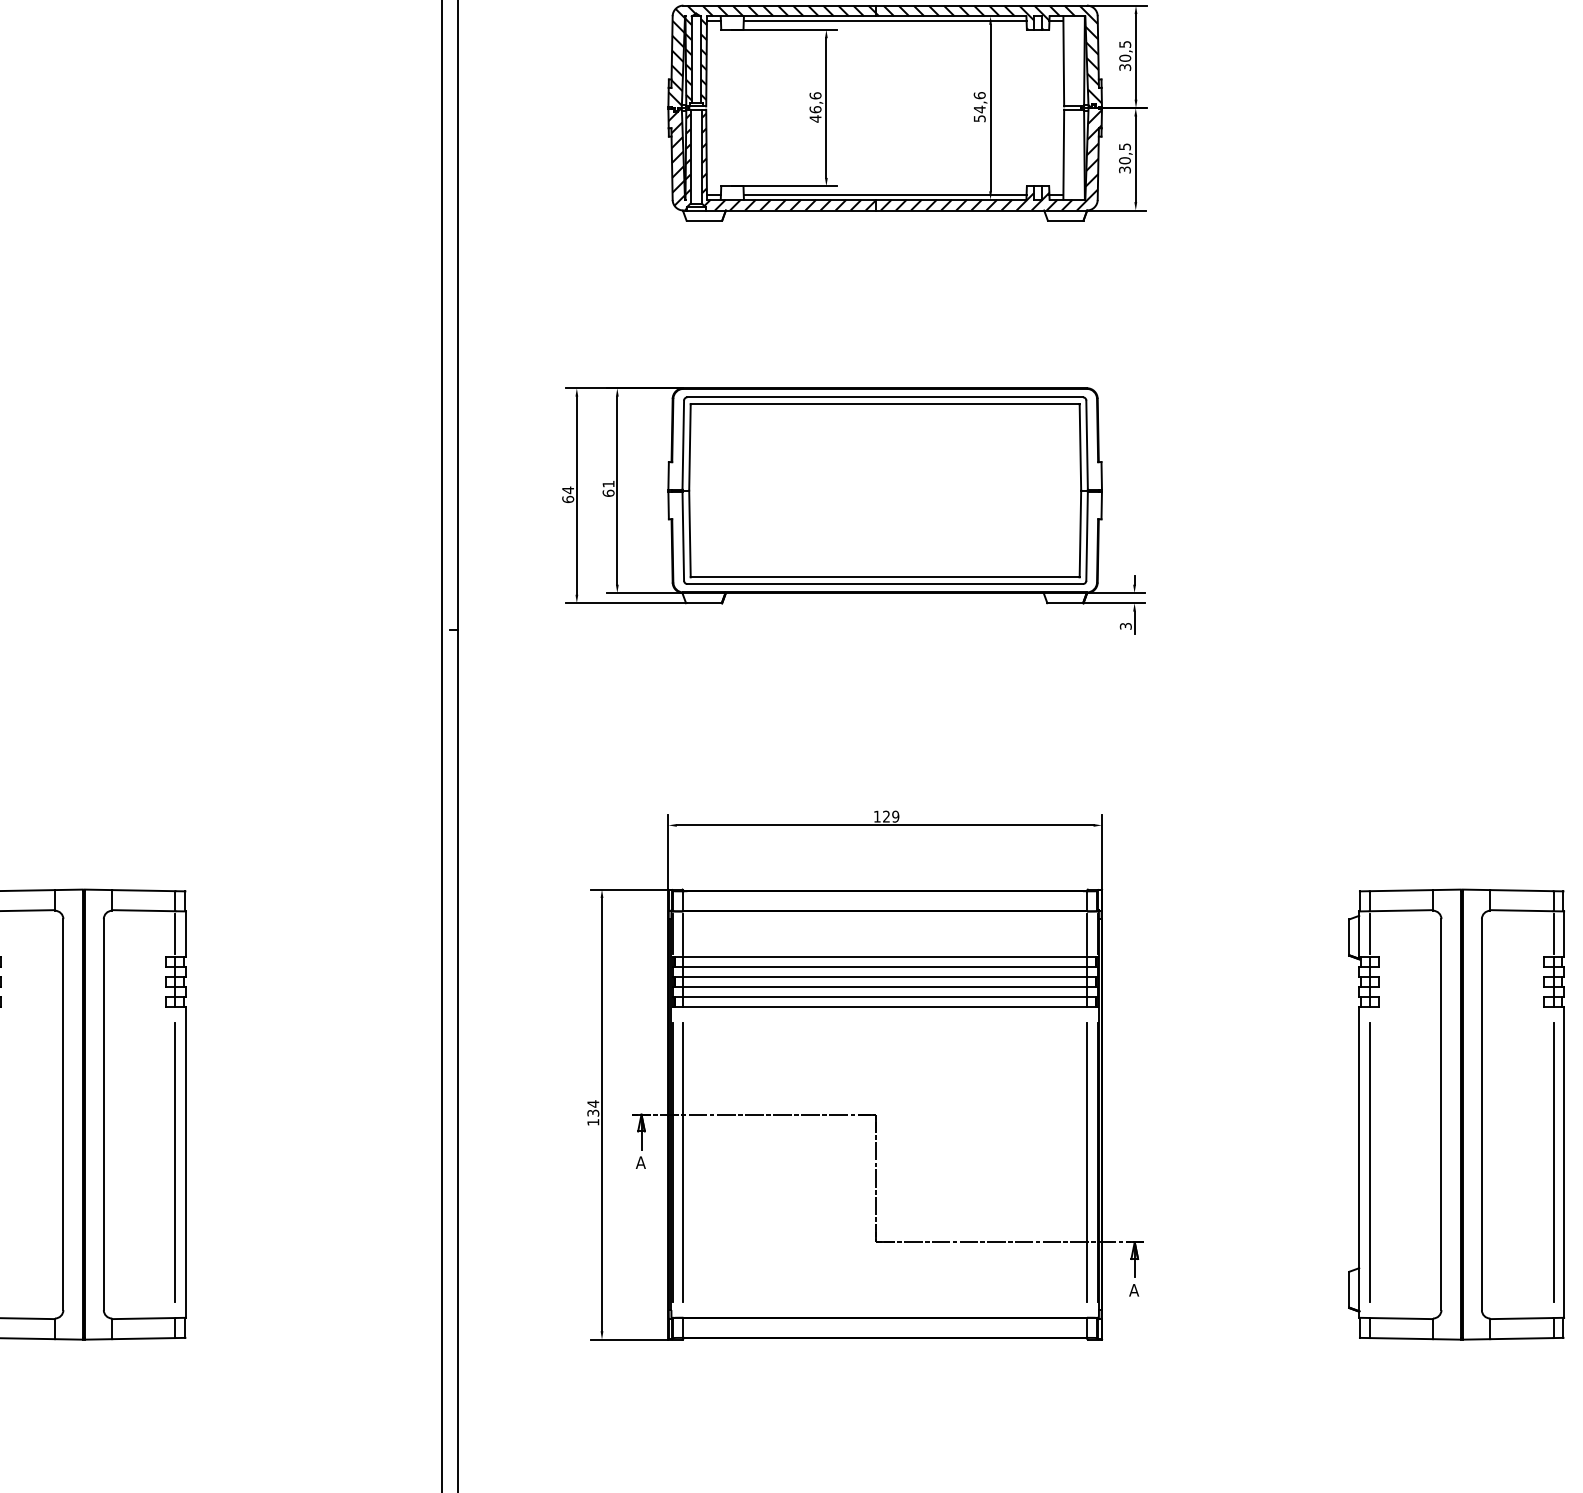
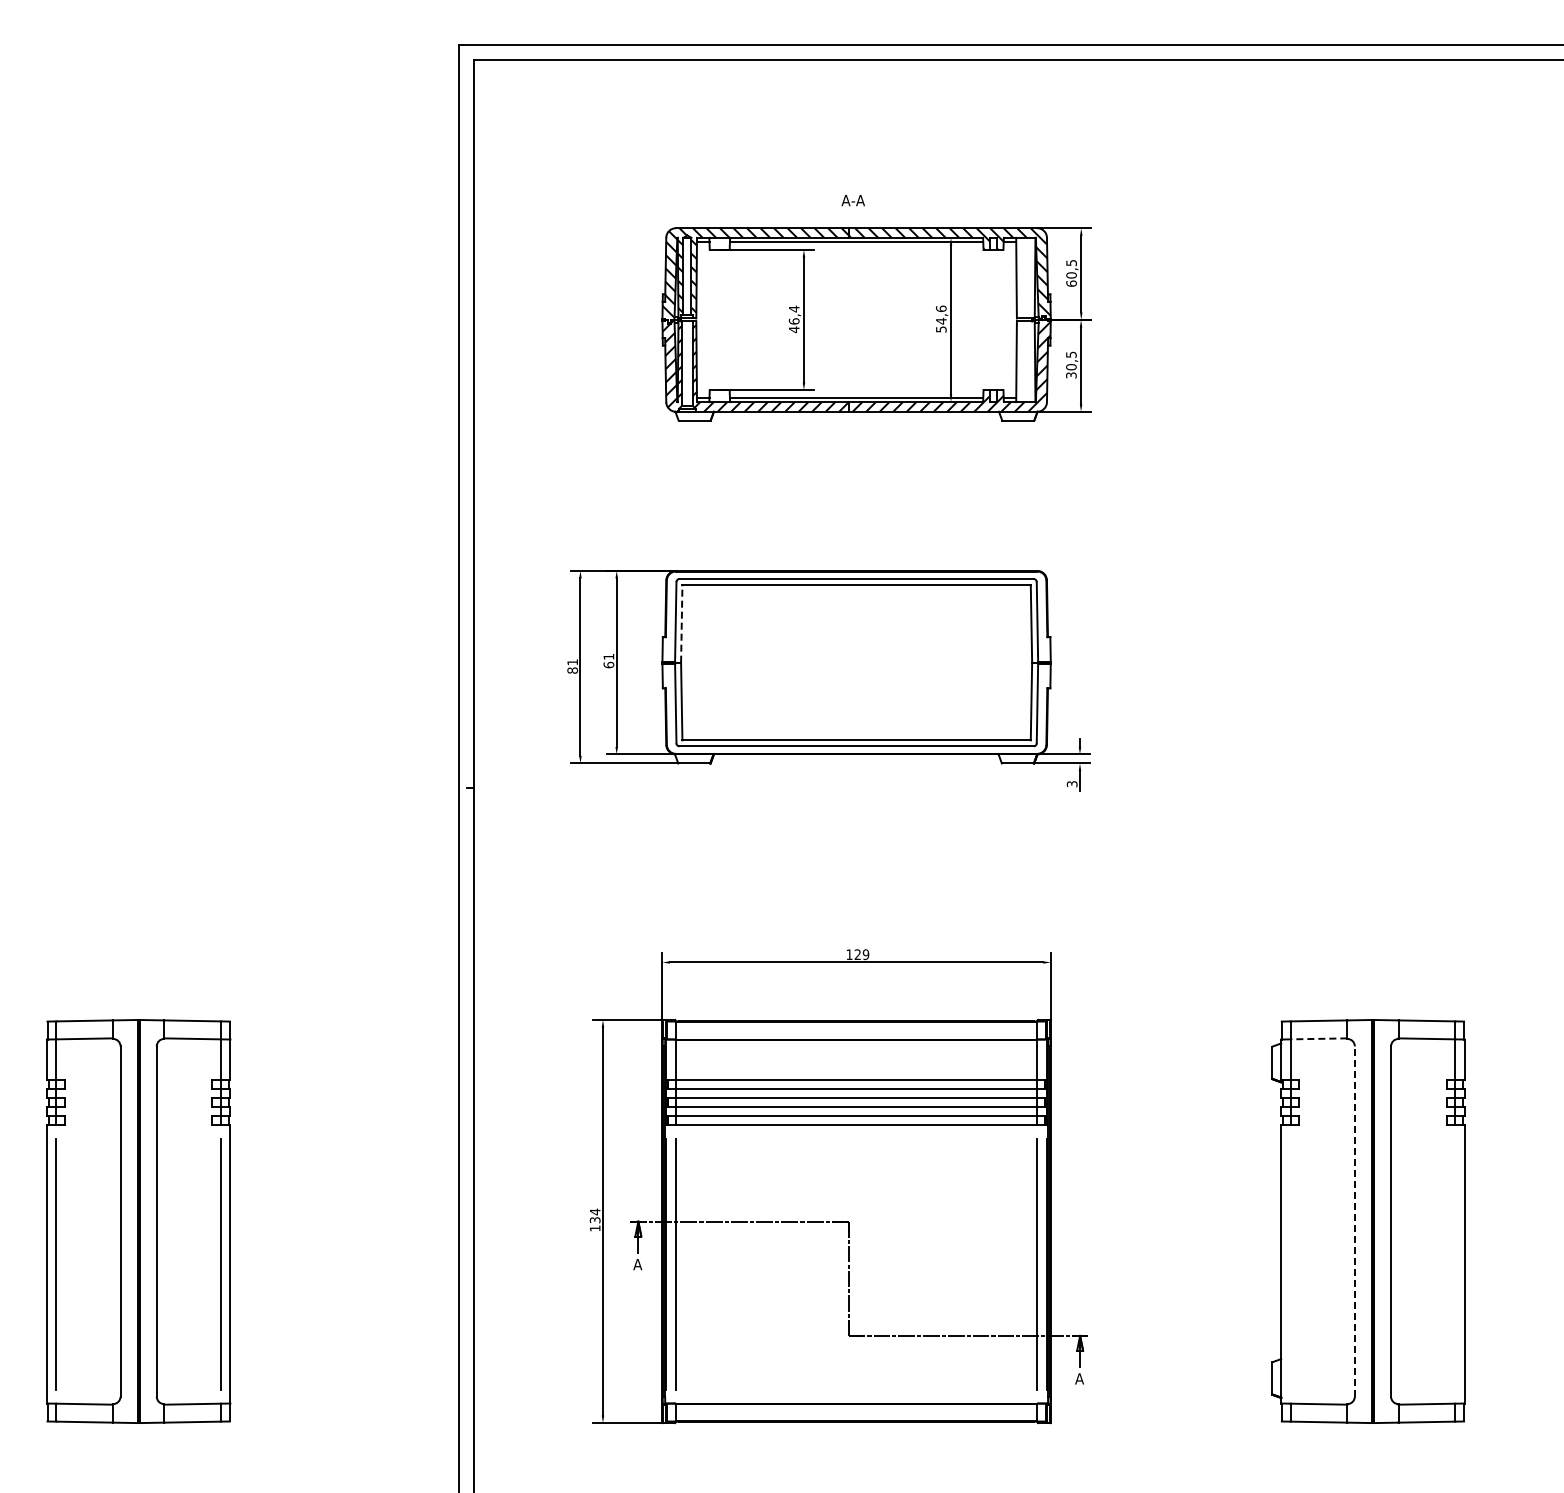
text: (1125, 67) -> (1071, 283), 30,5 -> 60,5
text: (814, 95) -> (793, 308), 46,6 -> 46,4
line: (689, 448) -> (681, 624), solid -> dashed
text: (567, 494) -> (572, 666), 64 -> 81
line: (1400, 910) -> (1318, 1038), solid -> dashed
line: (1441, 1114) -> (1354, 1221), solid -> dashed
line: (1369, 1162) -> (1290, 1264), removed
line: (1553, 1162) -> (1455, 1264), removed

